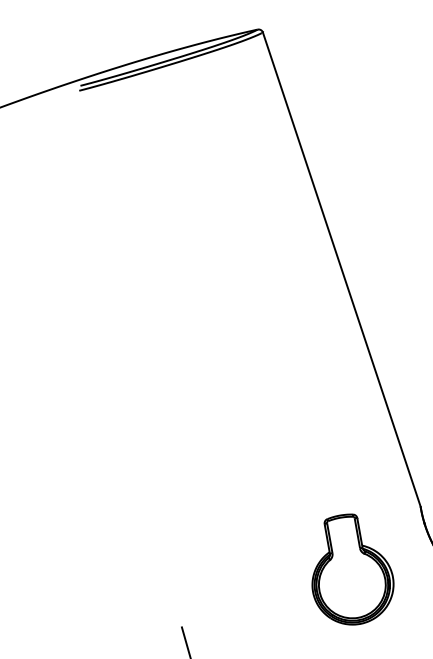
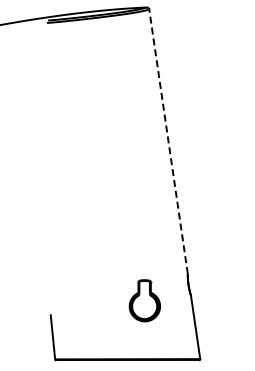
line: (341, 269) -> (168, 141), solid -> dashed
part: (349, 569) -> (144, 300), size x0.7

